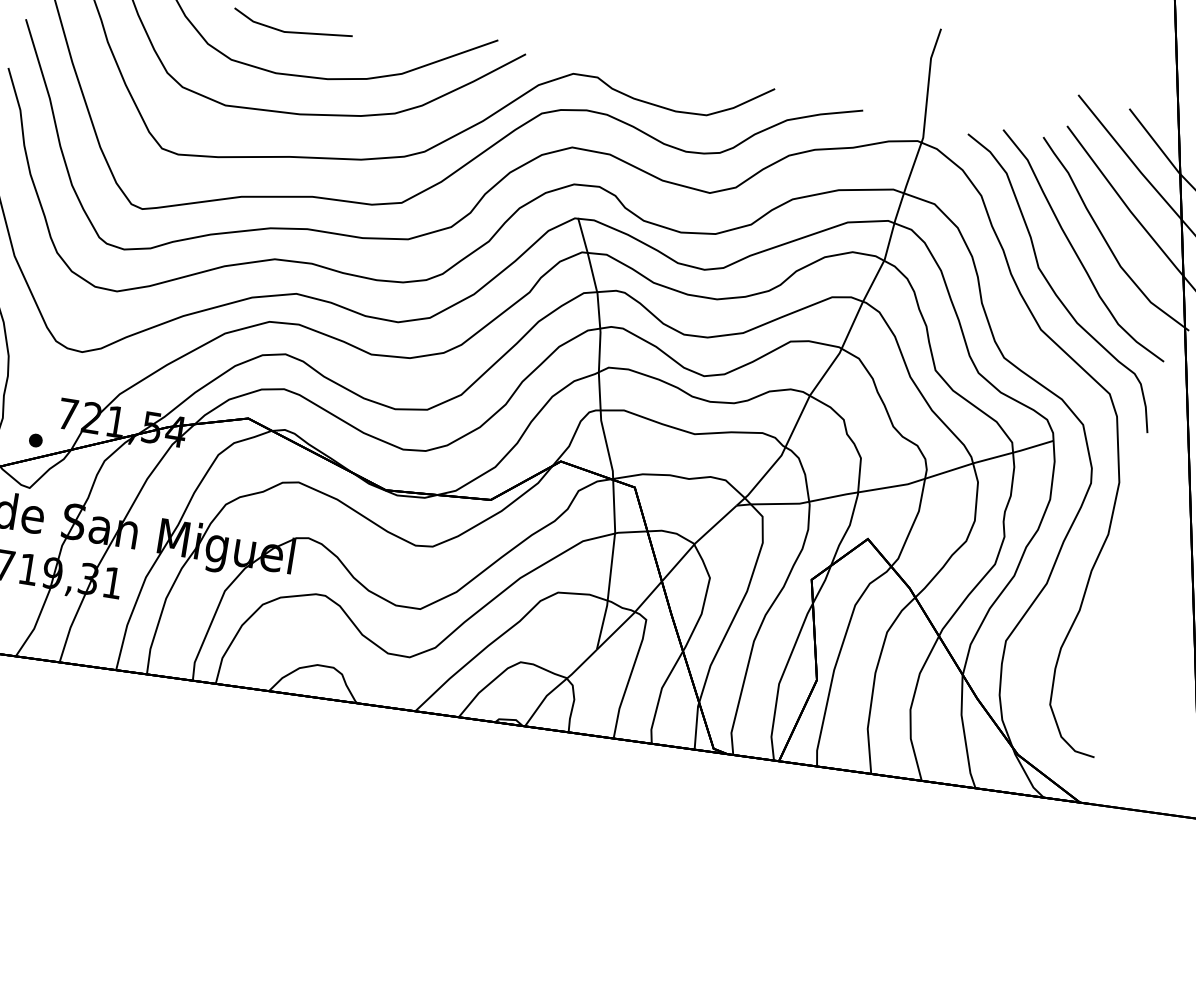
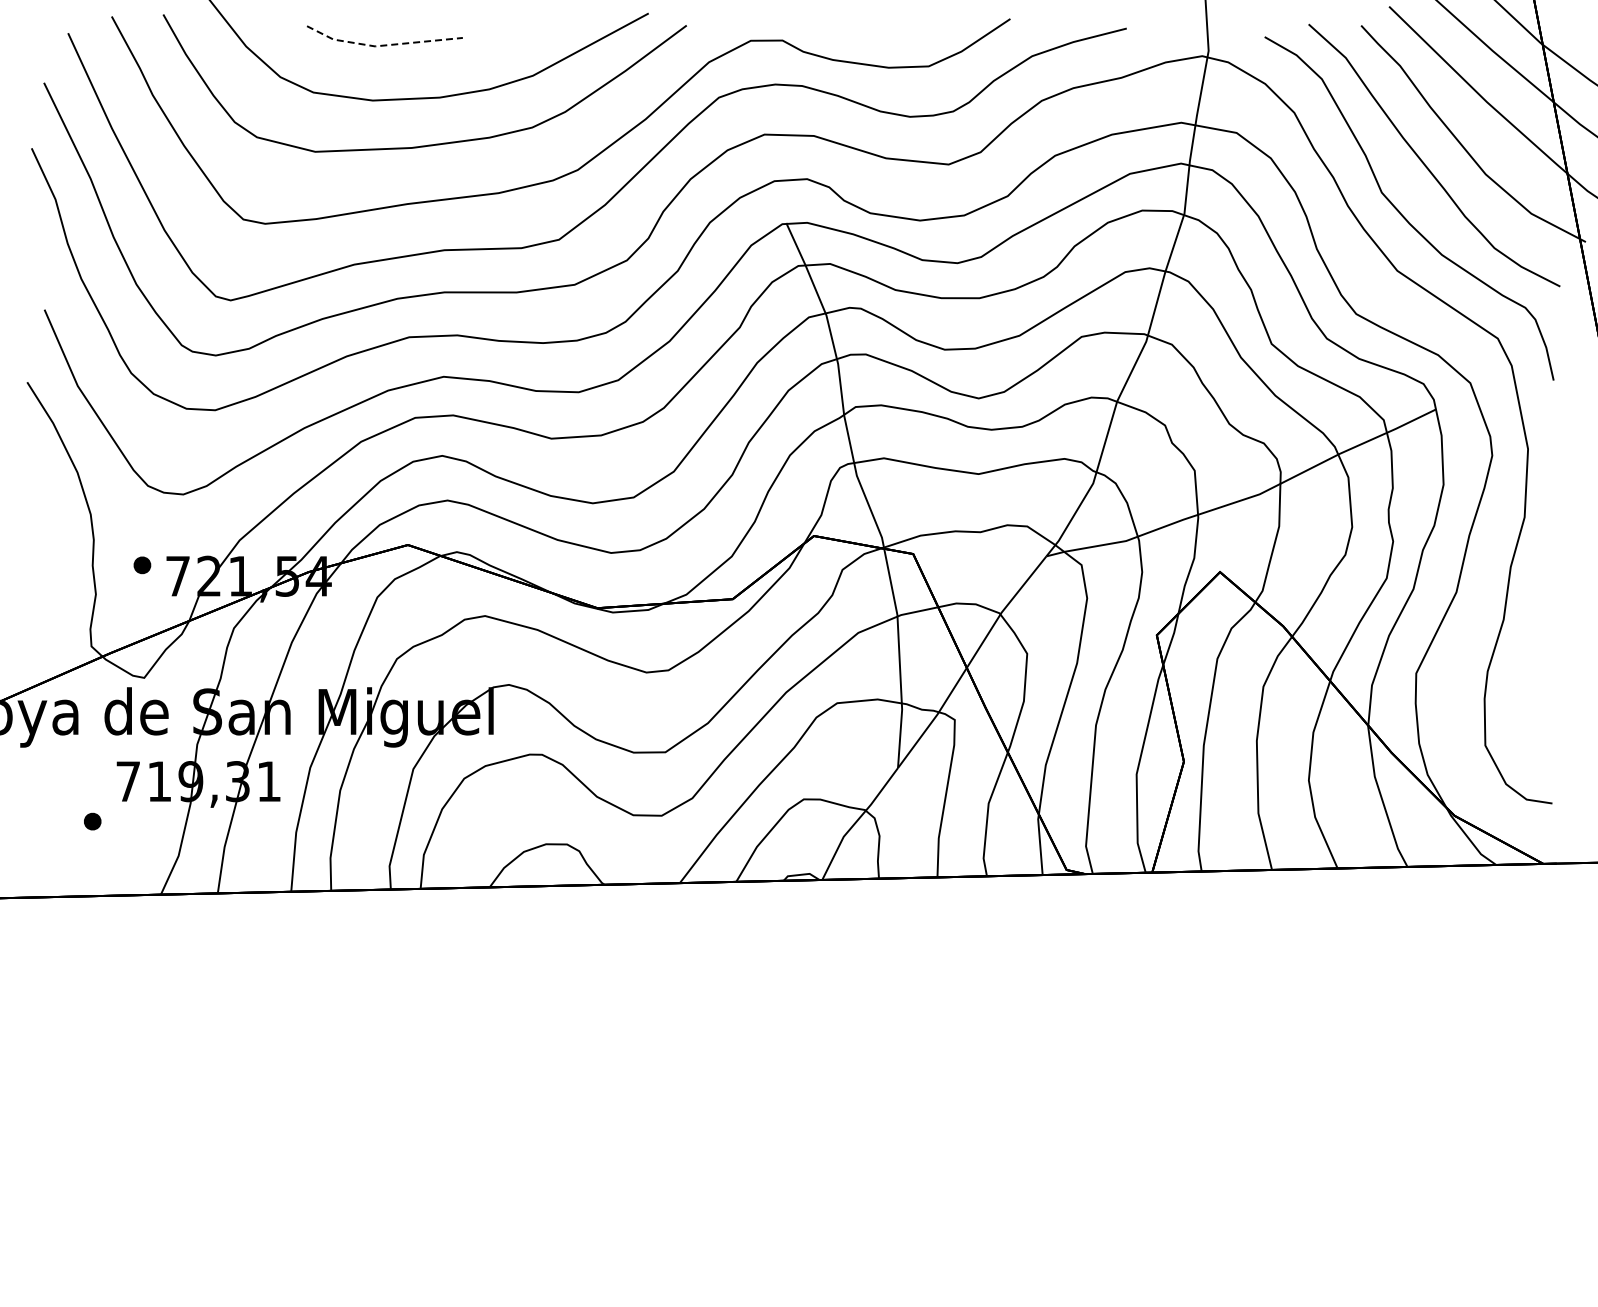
line: (290, 32) -> (382, 45), solid -> dashed
part: (35, 440) -> (142, 565), moved

